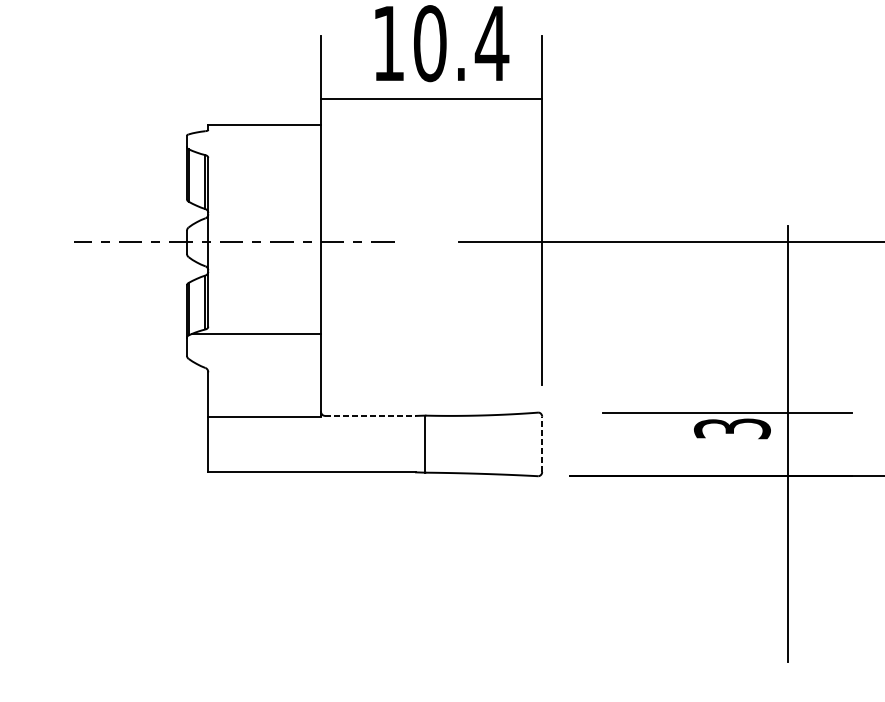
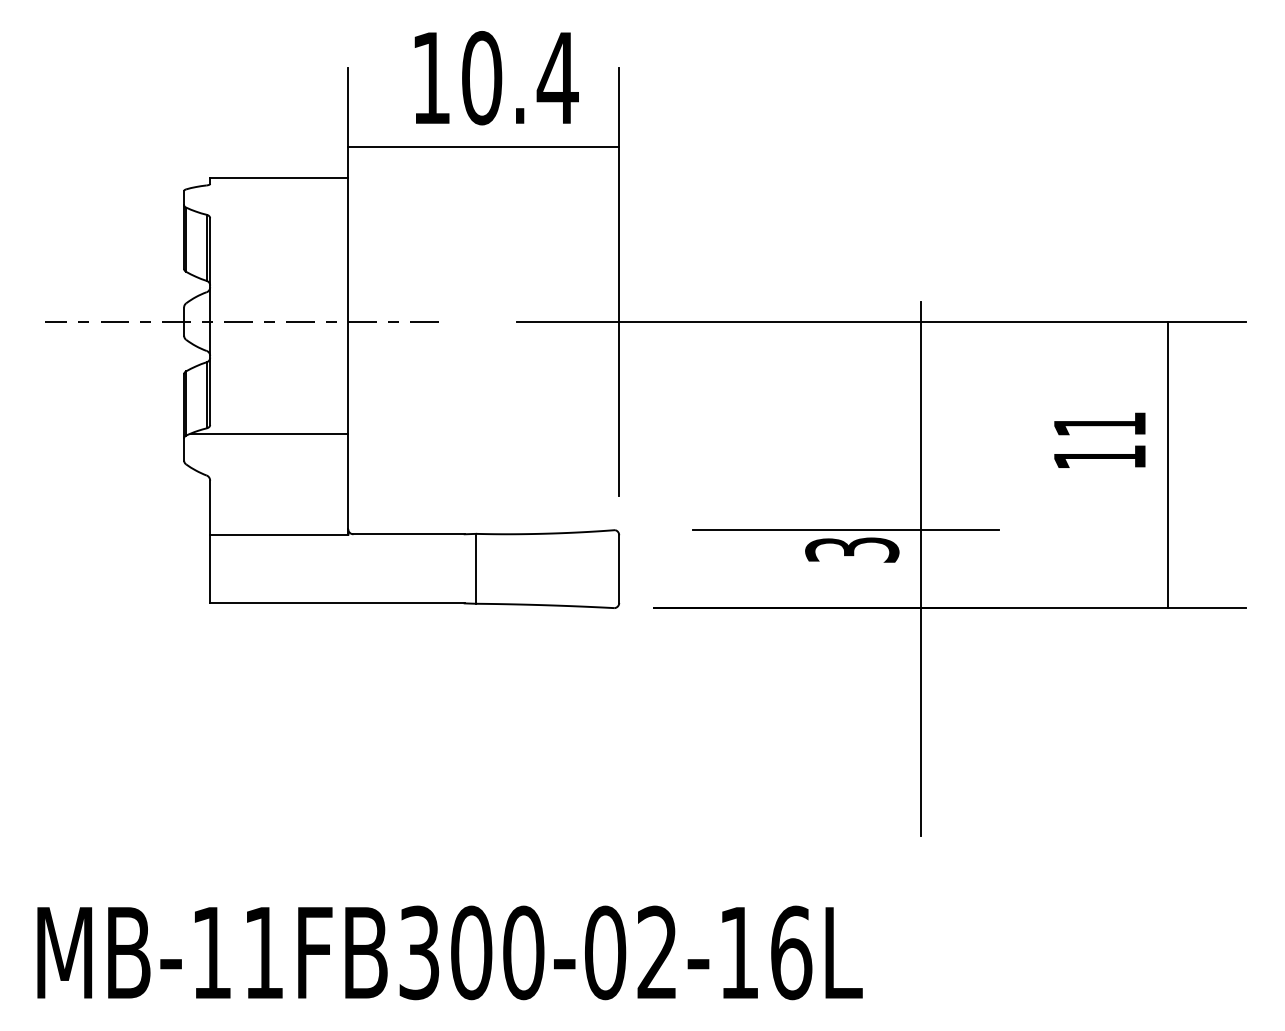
line: (371, 416) -> (409, 534), dashed -> solid
line: (542, 444) -> (619, 569), dashed -> solid

